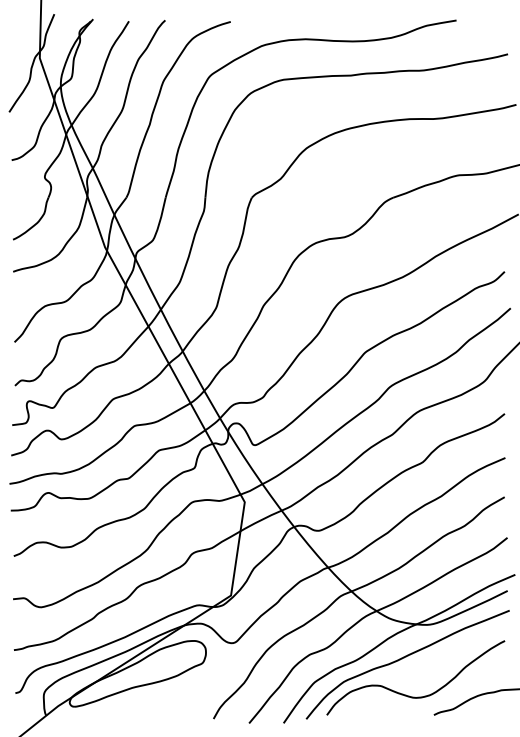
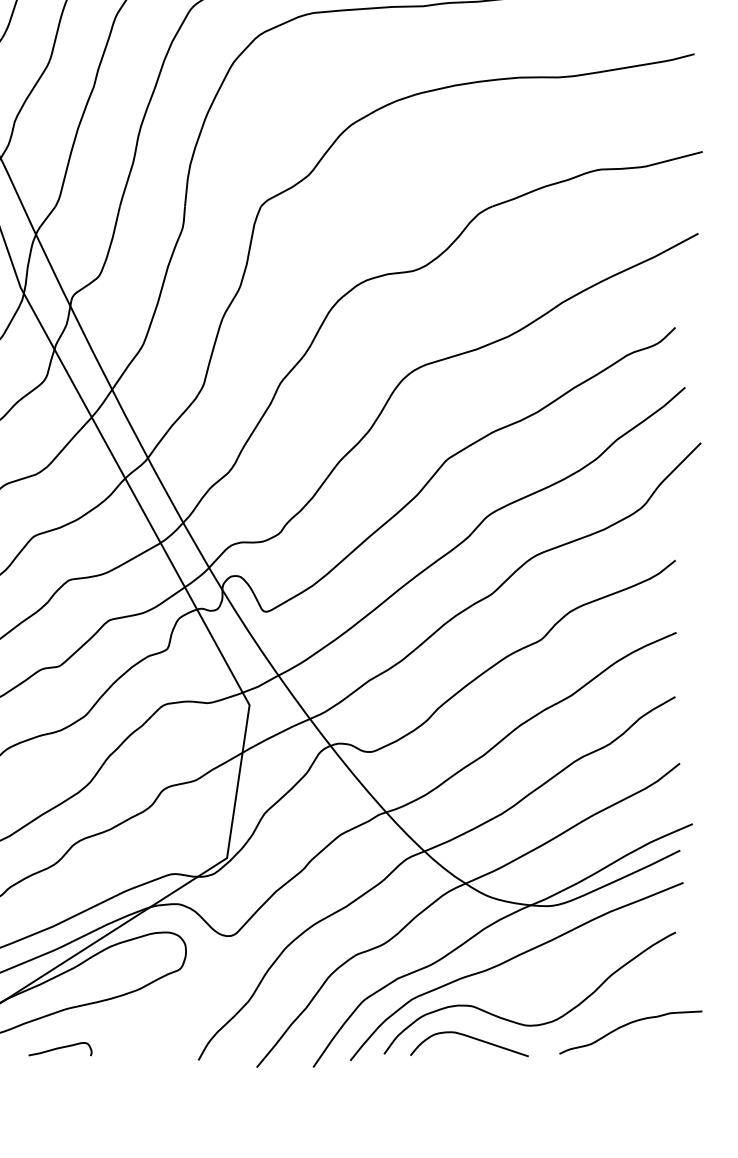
curve: (378, 705) -> (468, 1038), added
curve: (129, 711) -> (60, 1048), added

